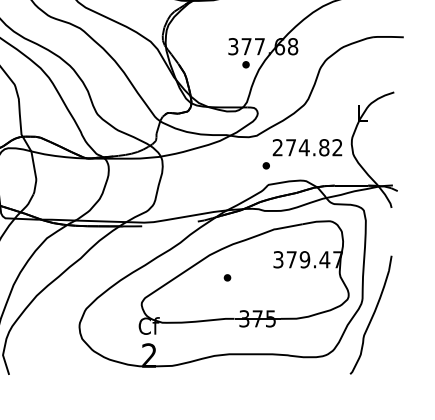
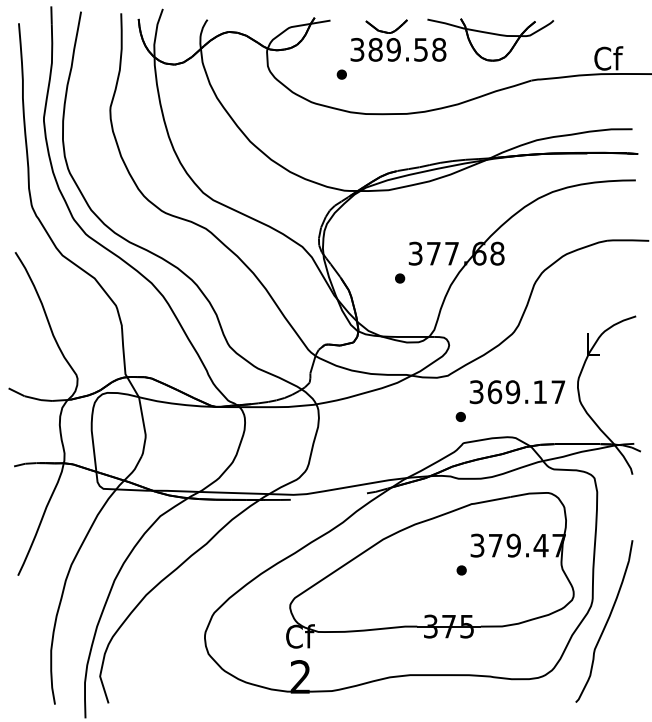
part: (246, 64) -> (400, 278), moved
text: (307, 147) -> (517, 392), 274.82 -> 369.17
part: (227, 277) -> (461, 570), moved

